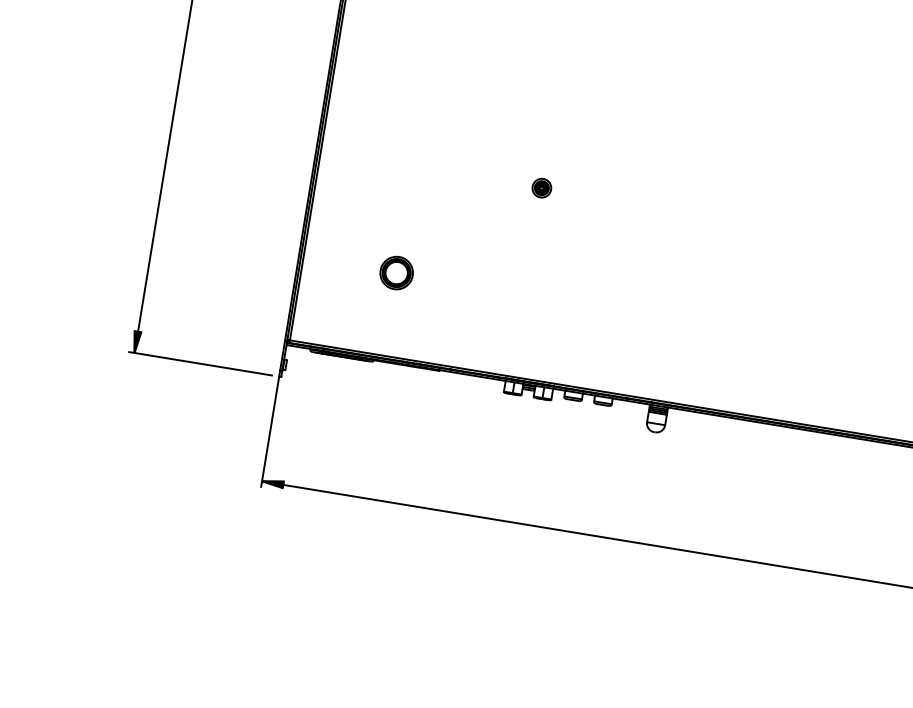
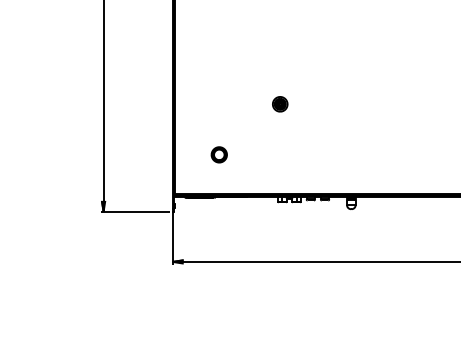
part: (542, 188) -> (280, 104), size x1.67

